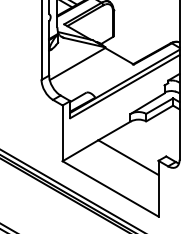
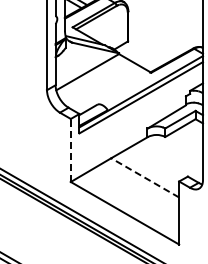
line: (62, 133) -> (70, 150), solid -> dashed
line: (127, 157) -> (144, 177), solid -> dashed

